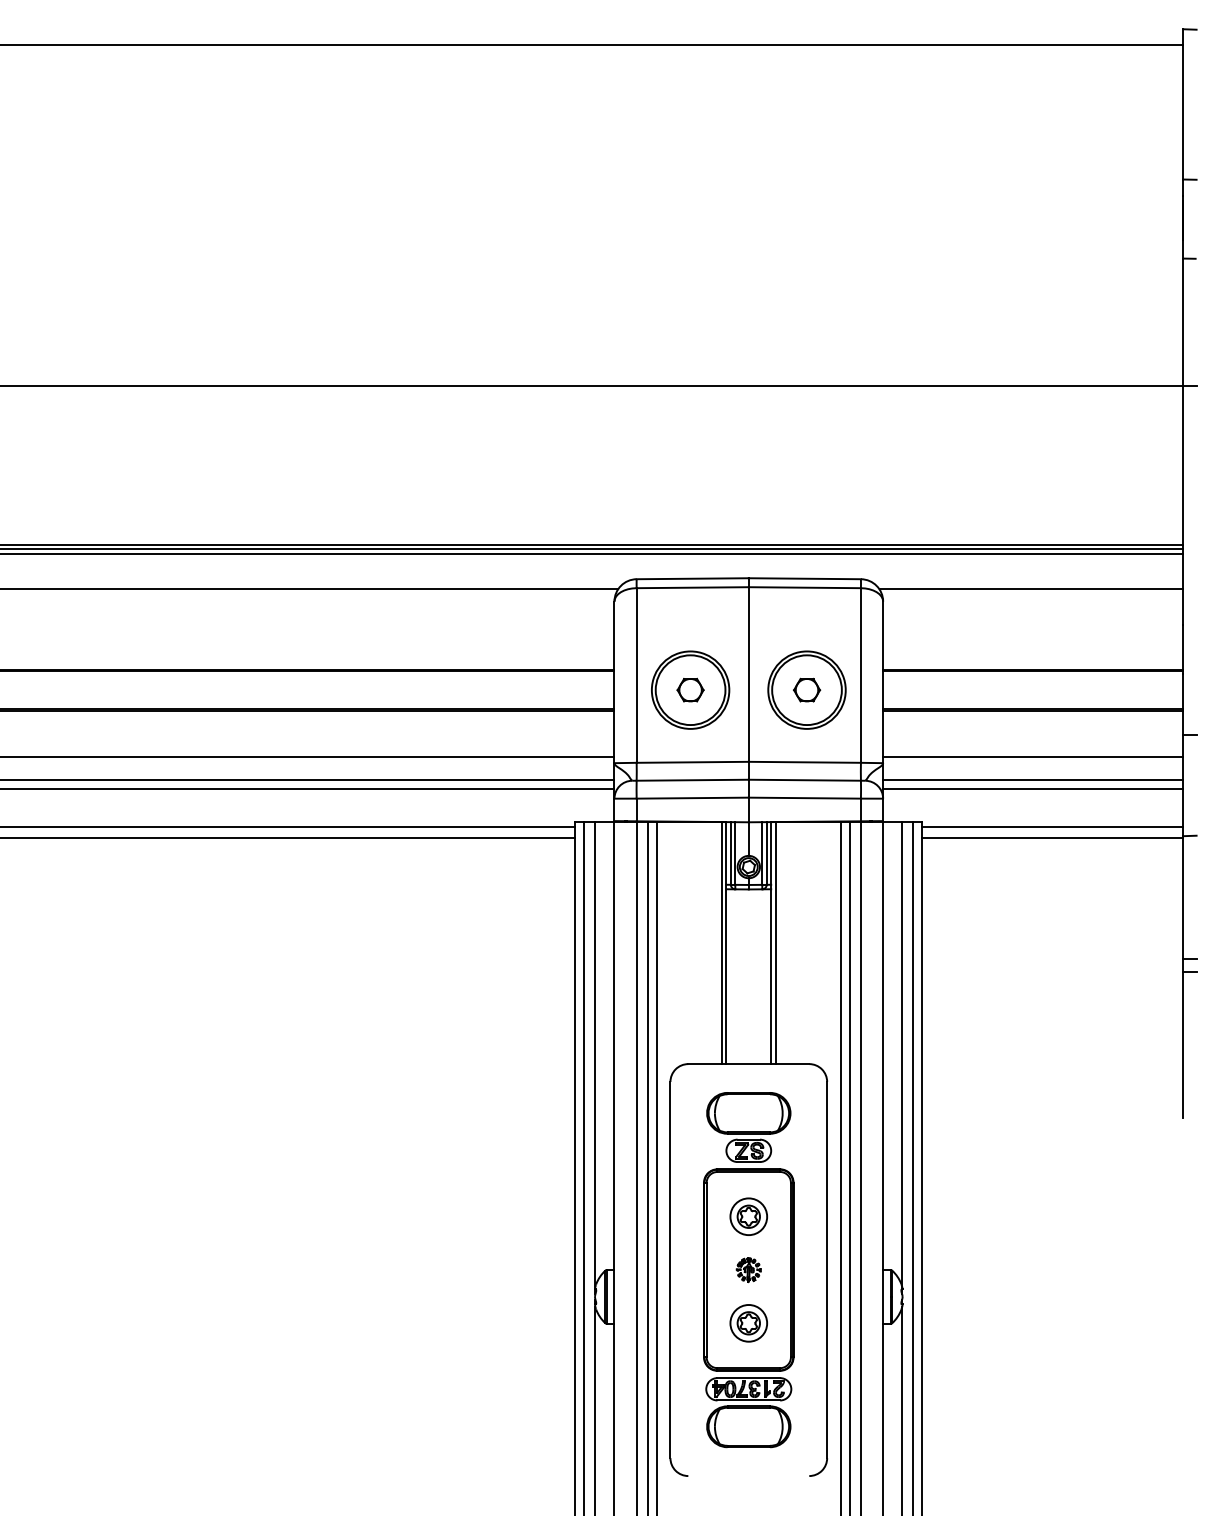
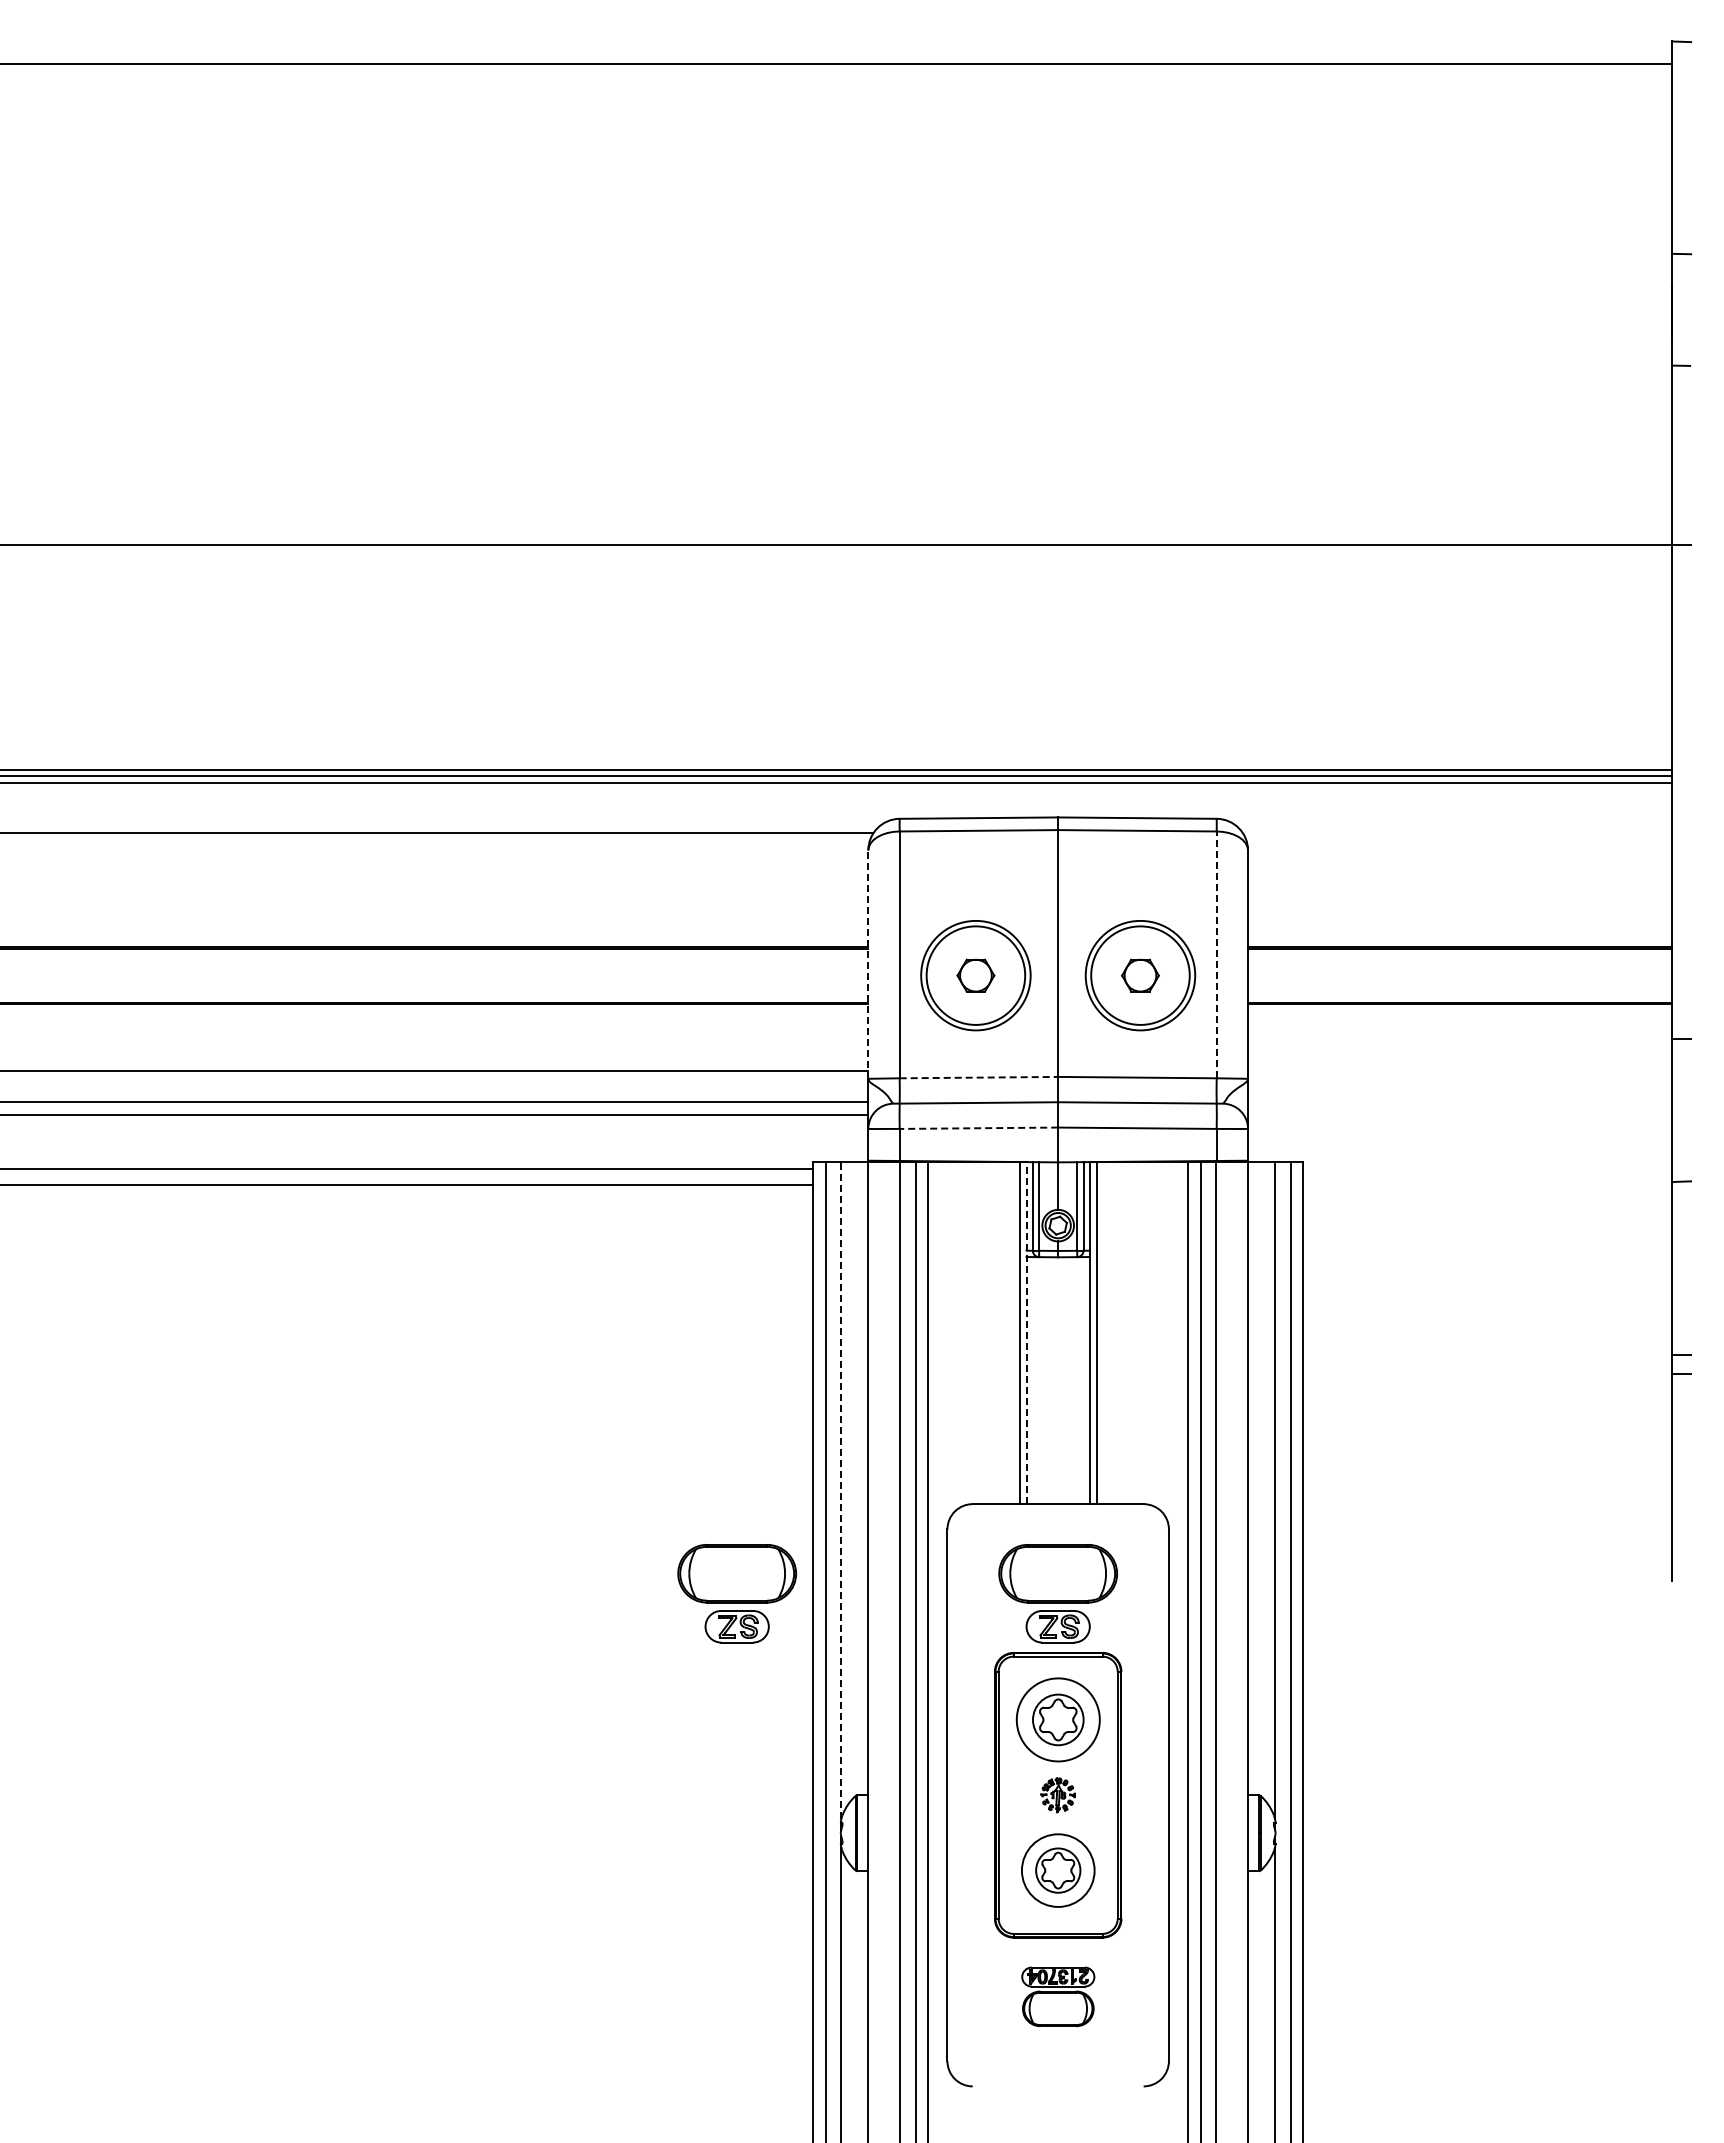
line: (1031, 589) -> (1457, 833), removed
line: (860, 675) -> (1216, 954), solid -> dashed
line: (614, 682) -> (868, 964), solid -> dashed
line: (1033, 757) -> (1460, 1070), removed
line: (693, 762) -> (979, 1077), solid -> dashed
line: (1033, 779) -> (1460, 1102), removed
line: (1033, 788) -> (1460, 1114), removed
line: (692, 798) -> (978, 1128), solid -> dashed
line: (1052, 826) -> (1487, 1168), removed
line: (1052, 837) -> (1487, 1184), removed
line: (726, 943) -> (1026, 1333), solid -> dashed
line: (595, 1054) -> (841, 1490), solid -> dashed
part: (521, 1127) -> (736, 1593), added
part: (748, 1216) -> (1057, 1719), size x1.6
part: (748, 1323) -> (1057, 1870), size x1.4
part: (749, 1412) -> (1058, 1996), size x0.6

